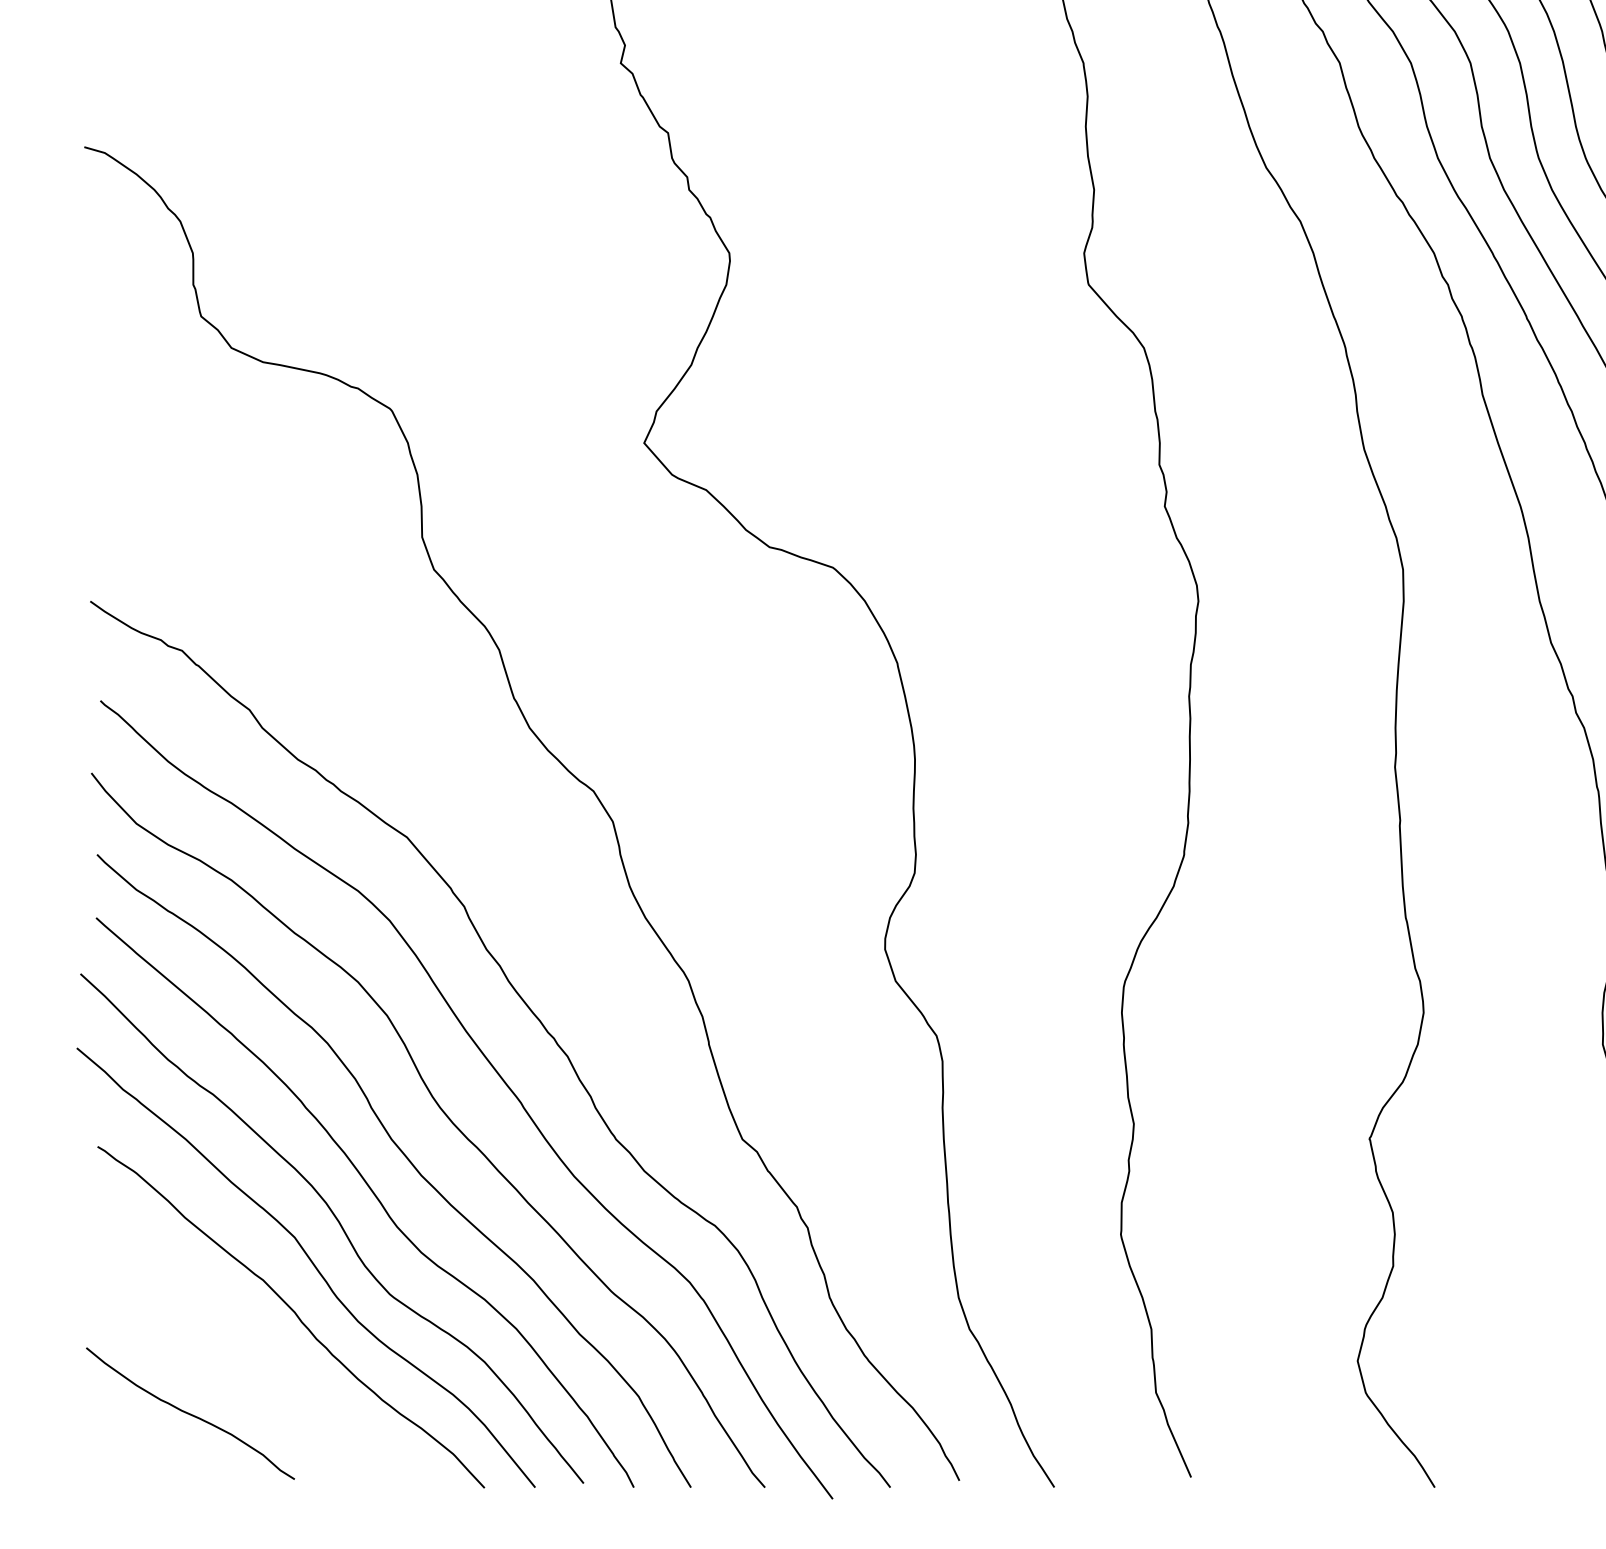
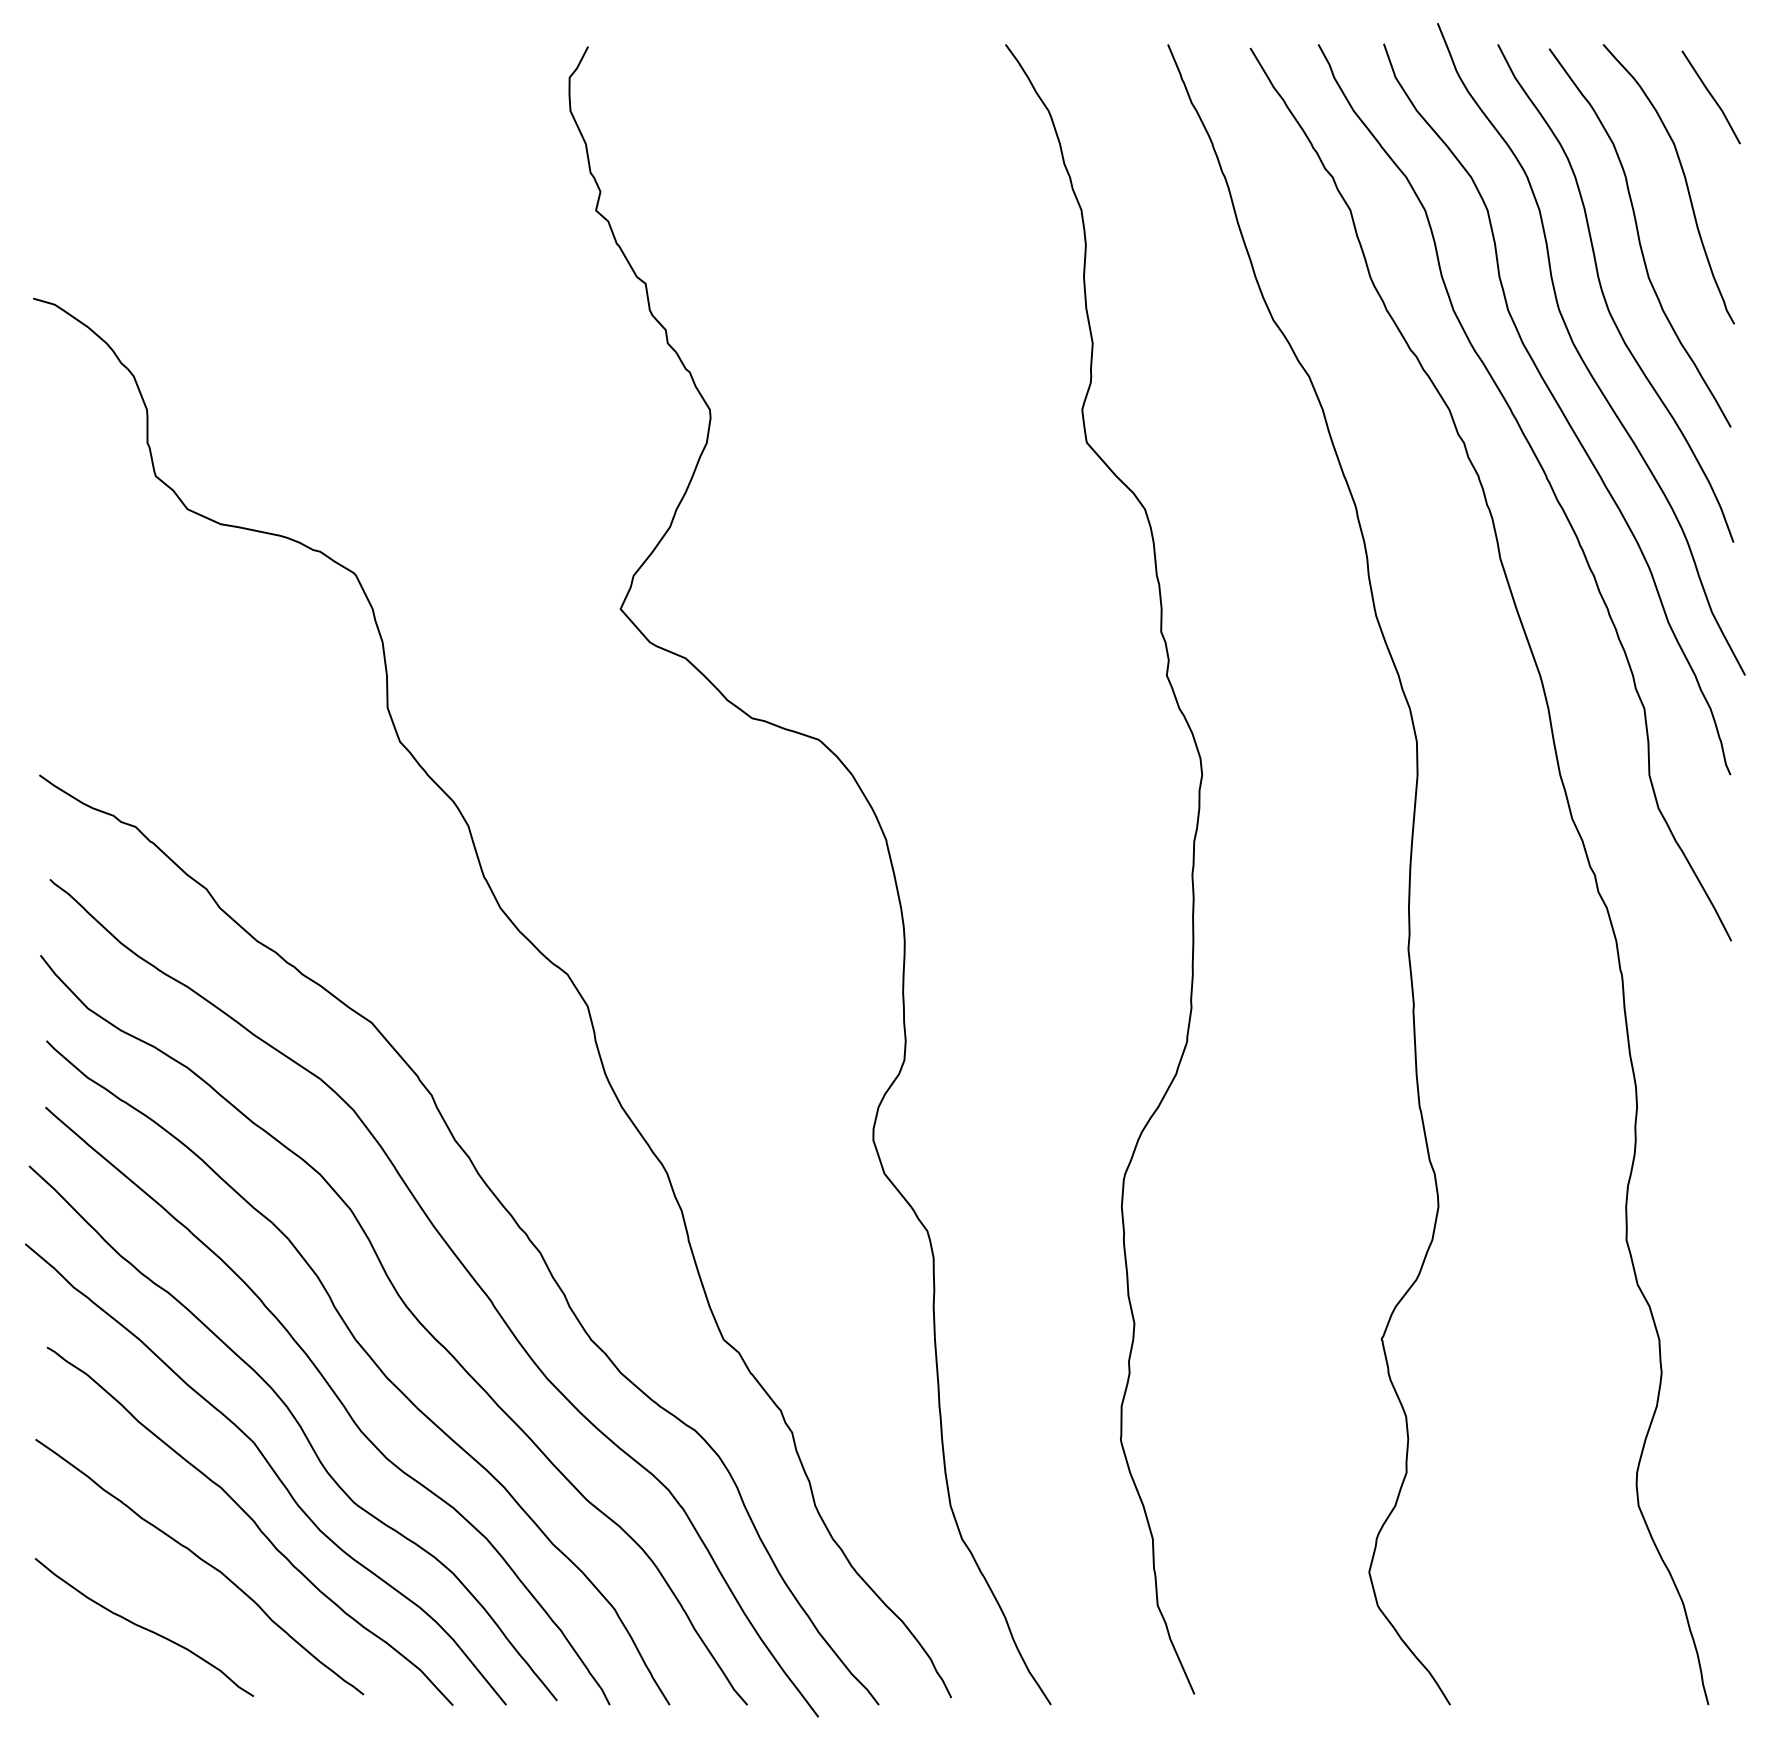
curve: (245, 1350) -> (202, 1561), added

